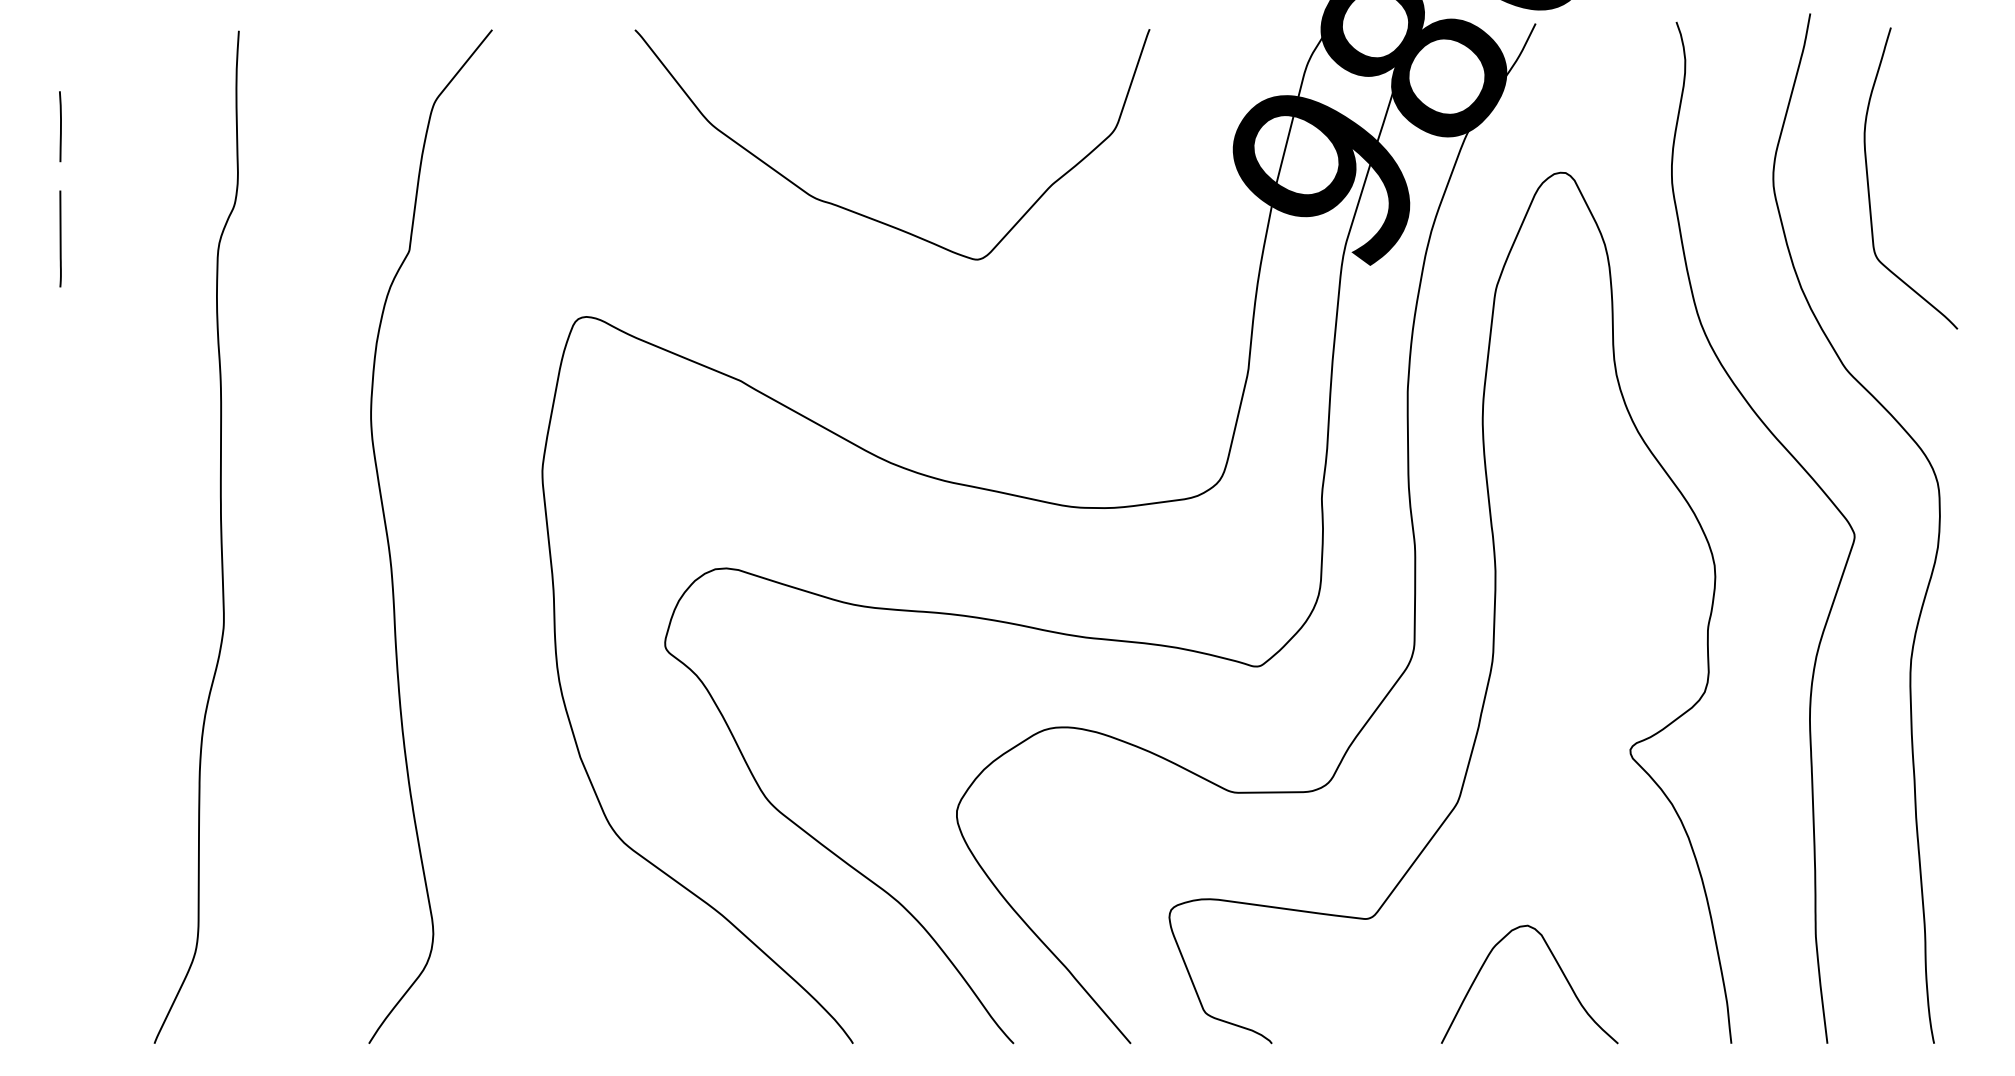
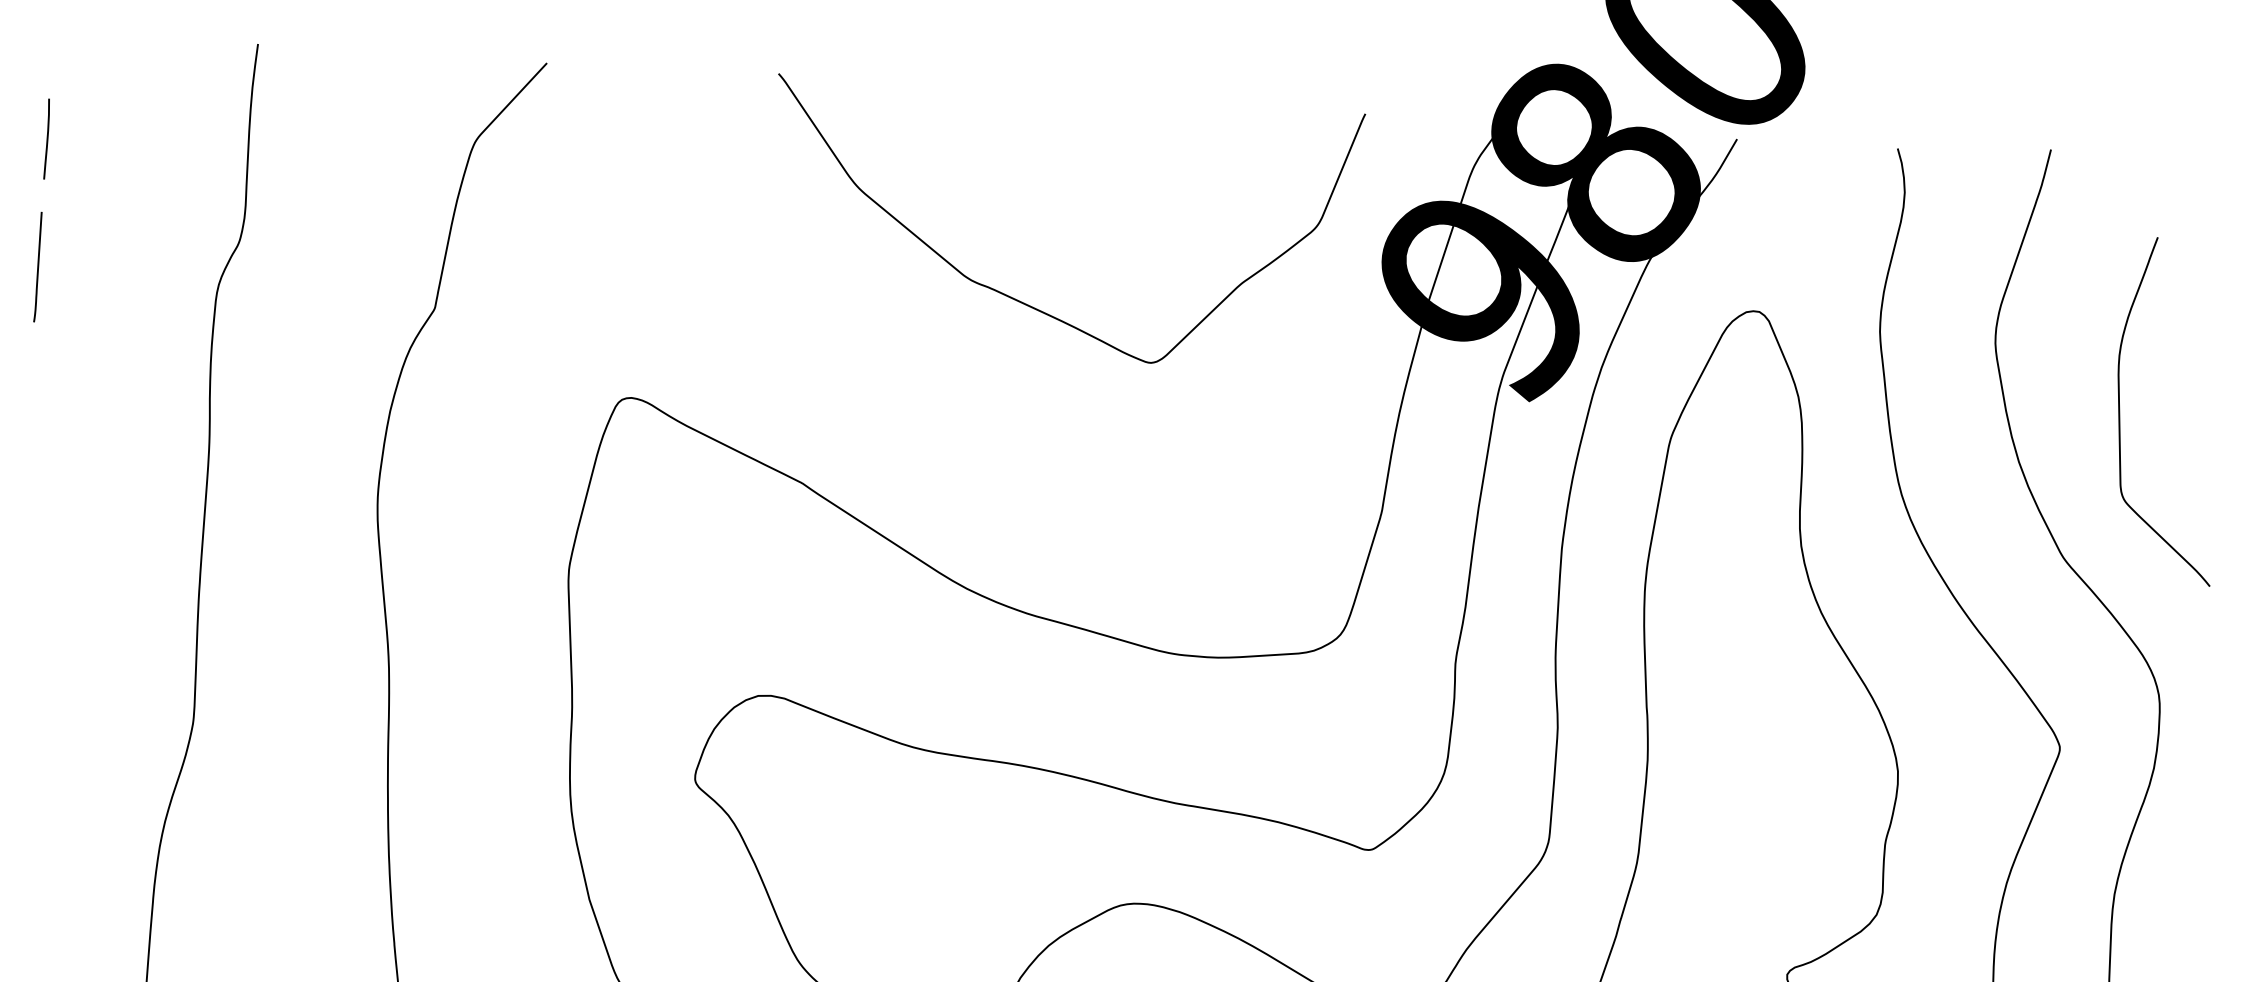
curve: (1869, 186) -> (2120, 416), moved
curve: (866, 215) -> (1027, 303), moved

